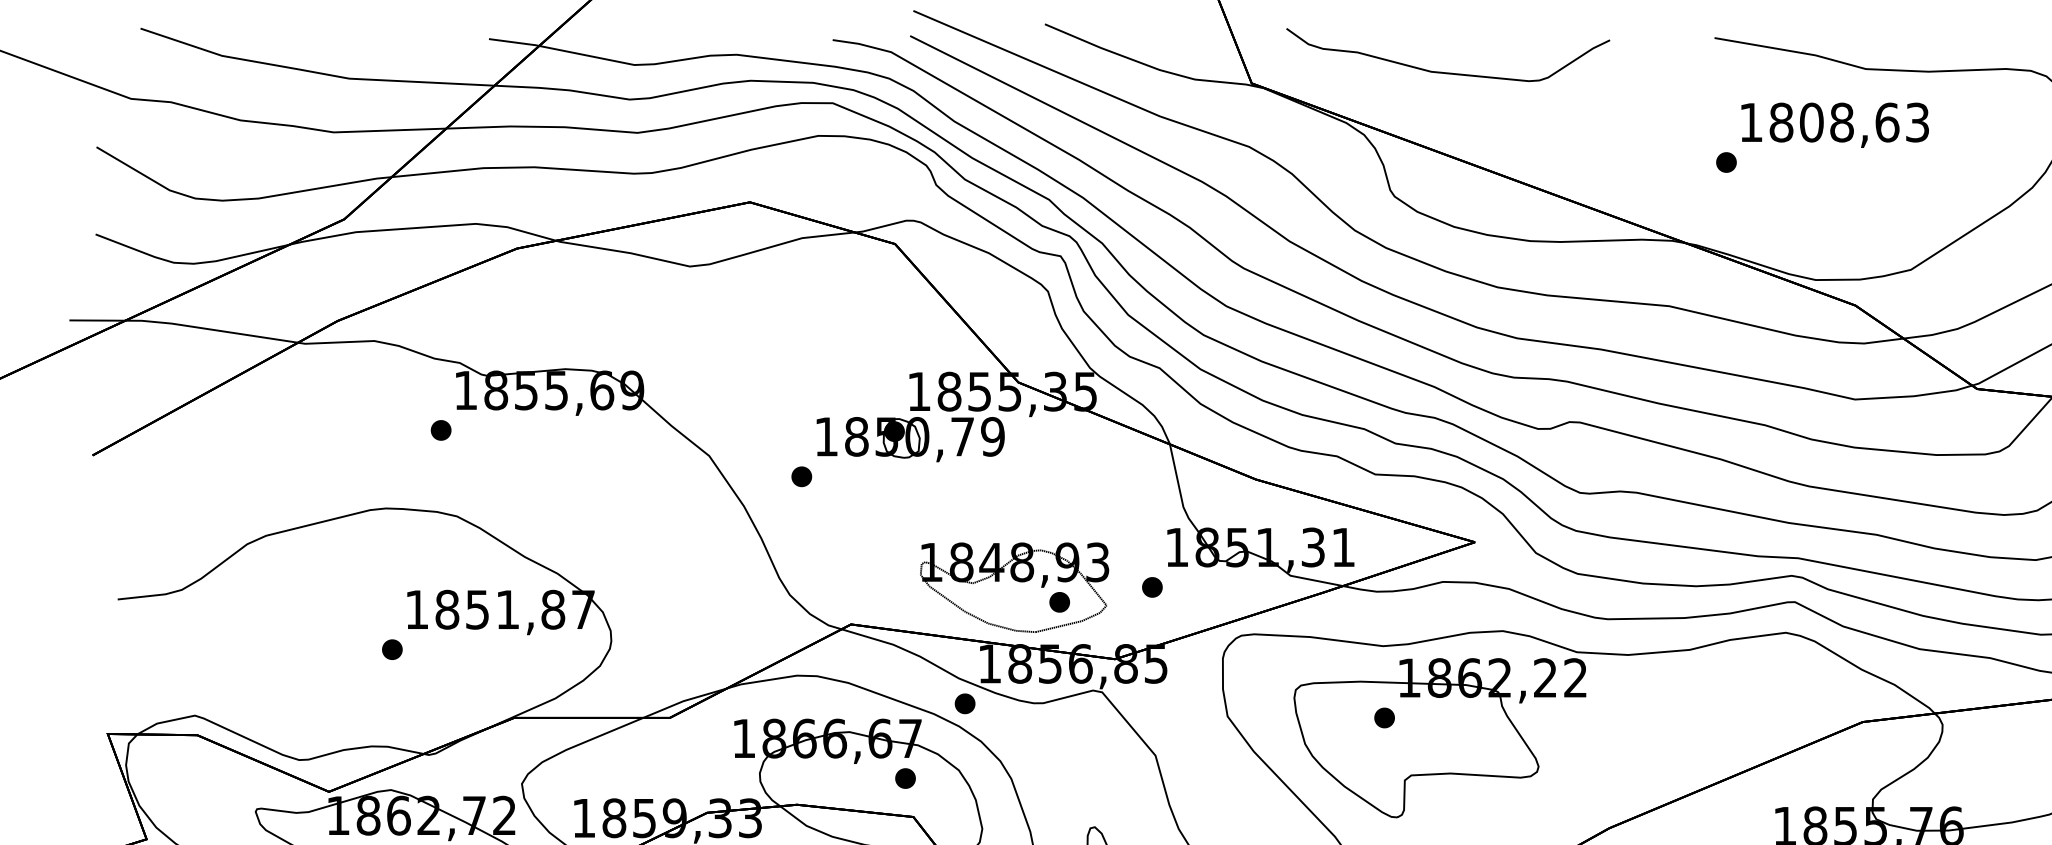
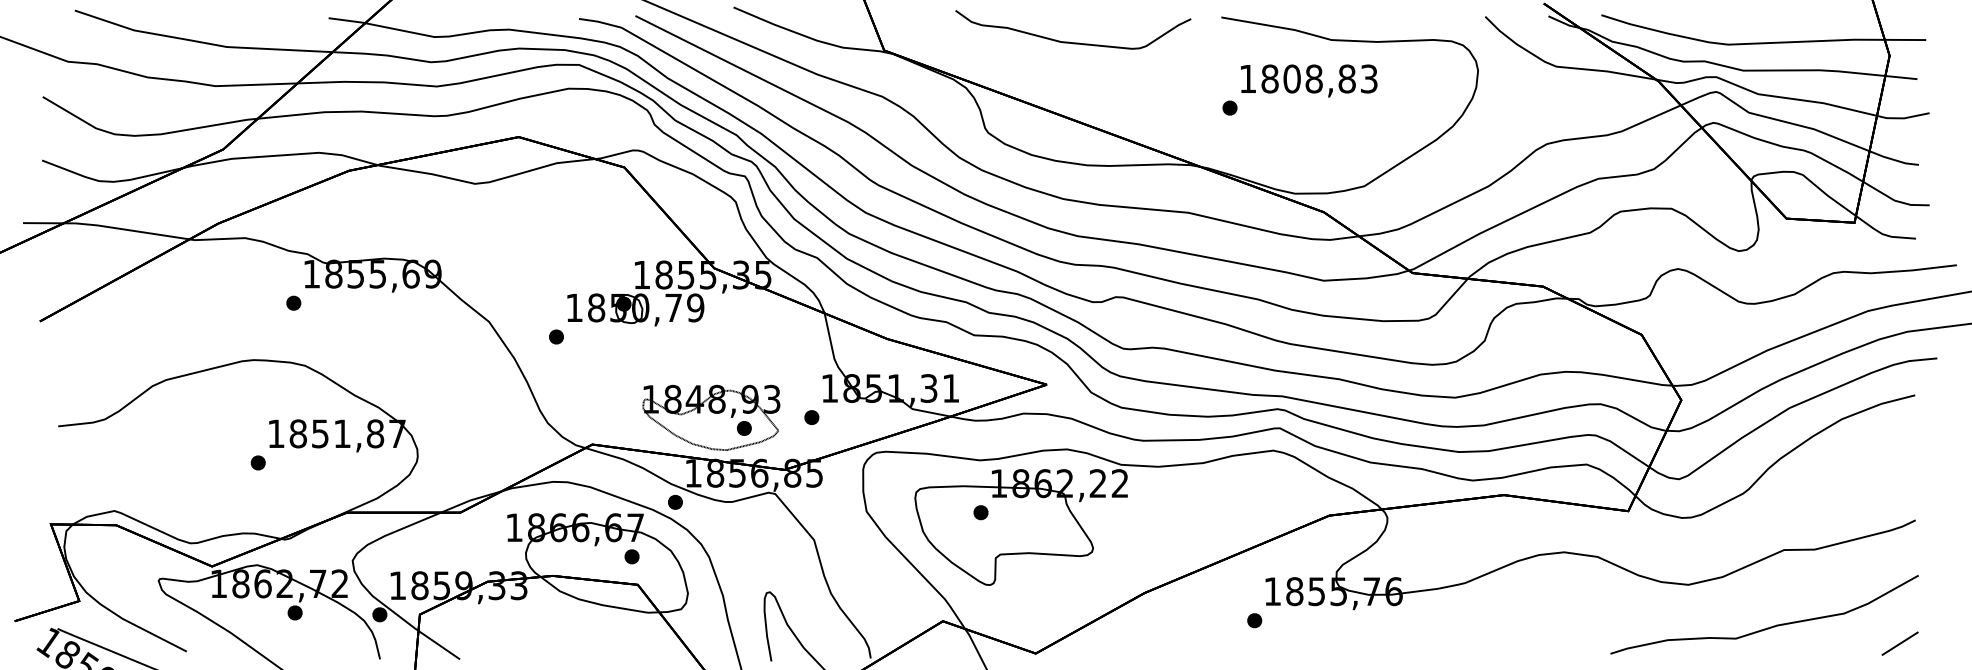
curve: (1442, 71) -> (1069, 41), moved
text: (1887, 121) -> (1347, 78), 1808,63 -> 1808,83

